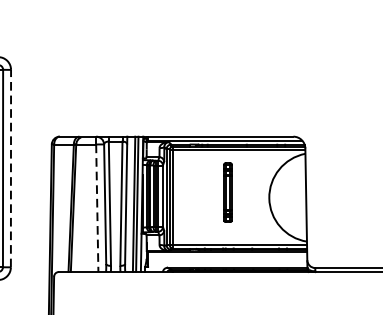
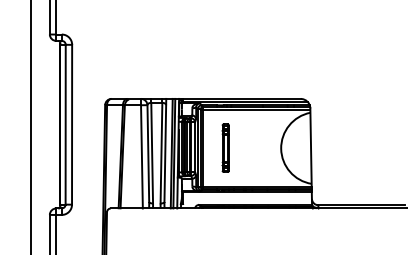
line: (11, 168) -> (72, 124), dashed -> solid
part: (227, 191) -> (225, 147), moved
line: (96, 207) -> (141, 156), dashed -> solid

